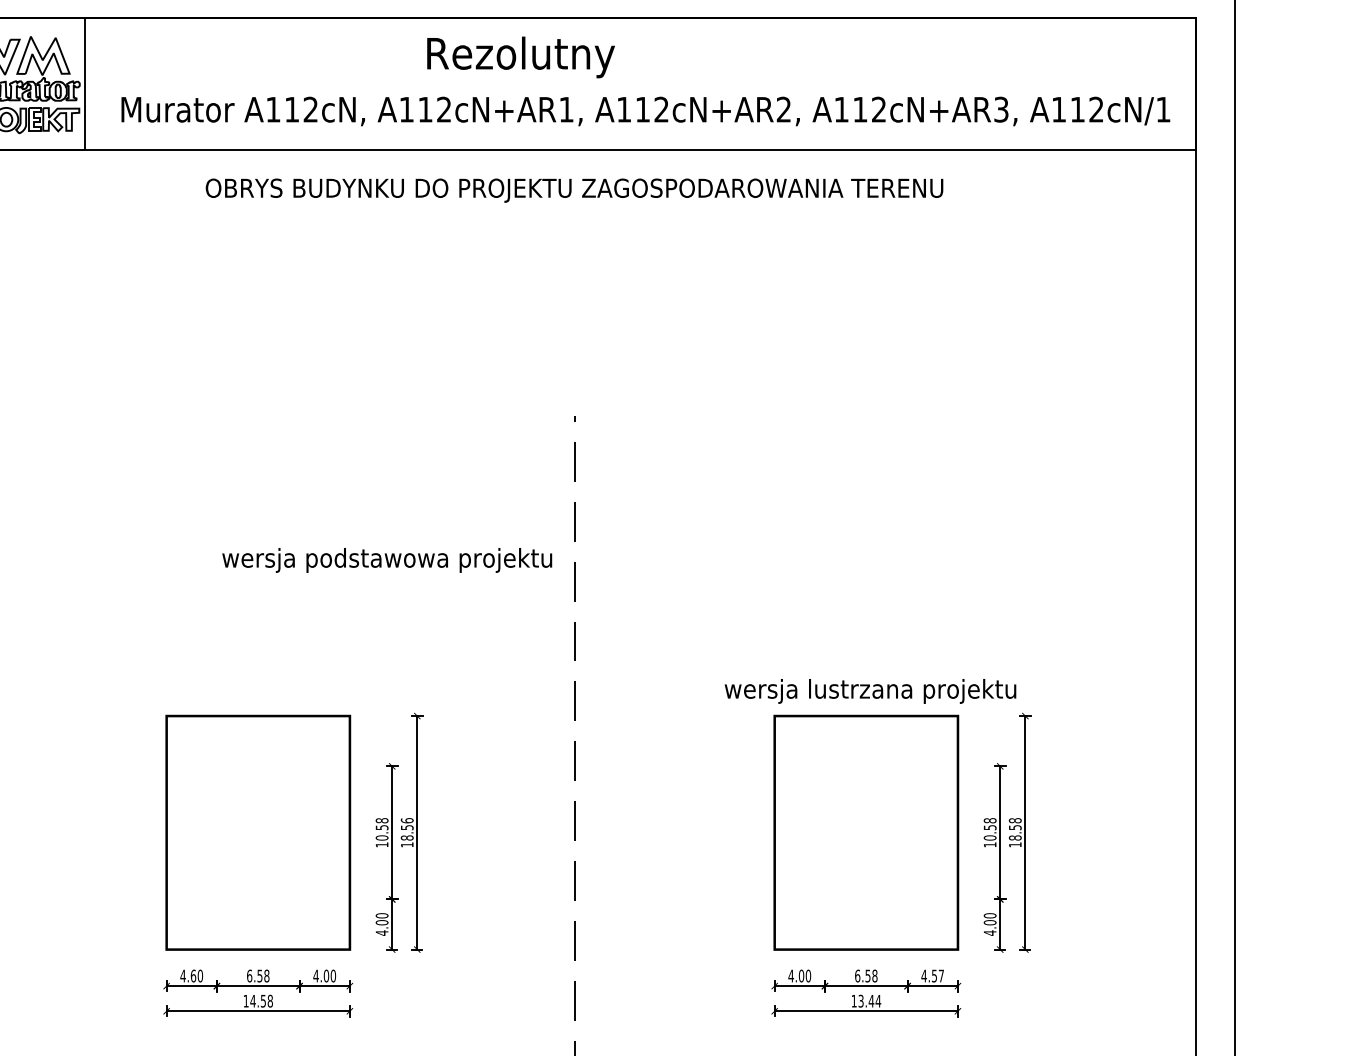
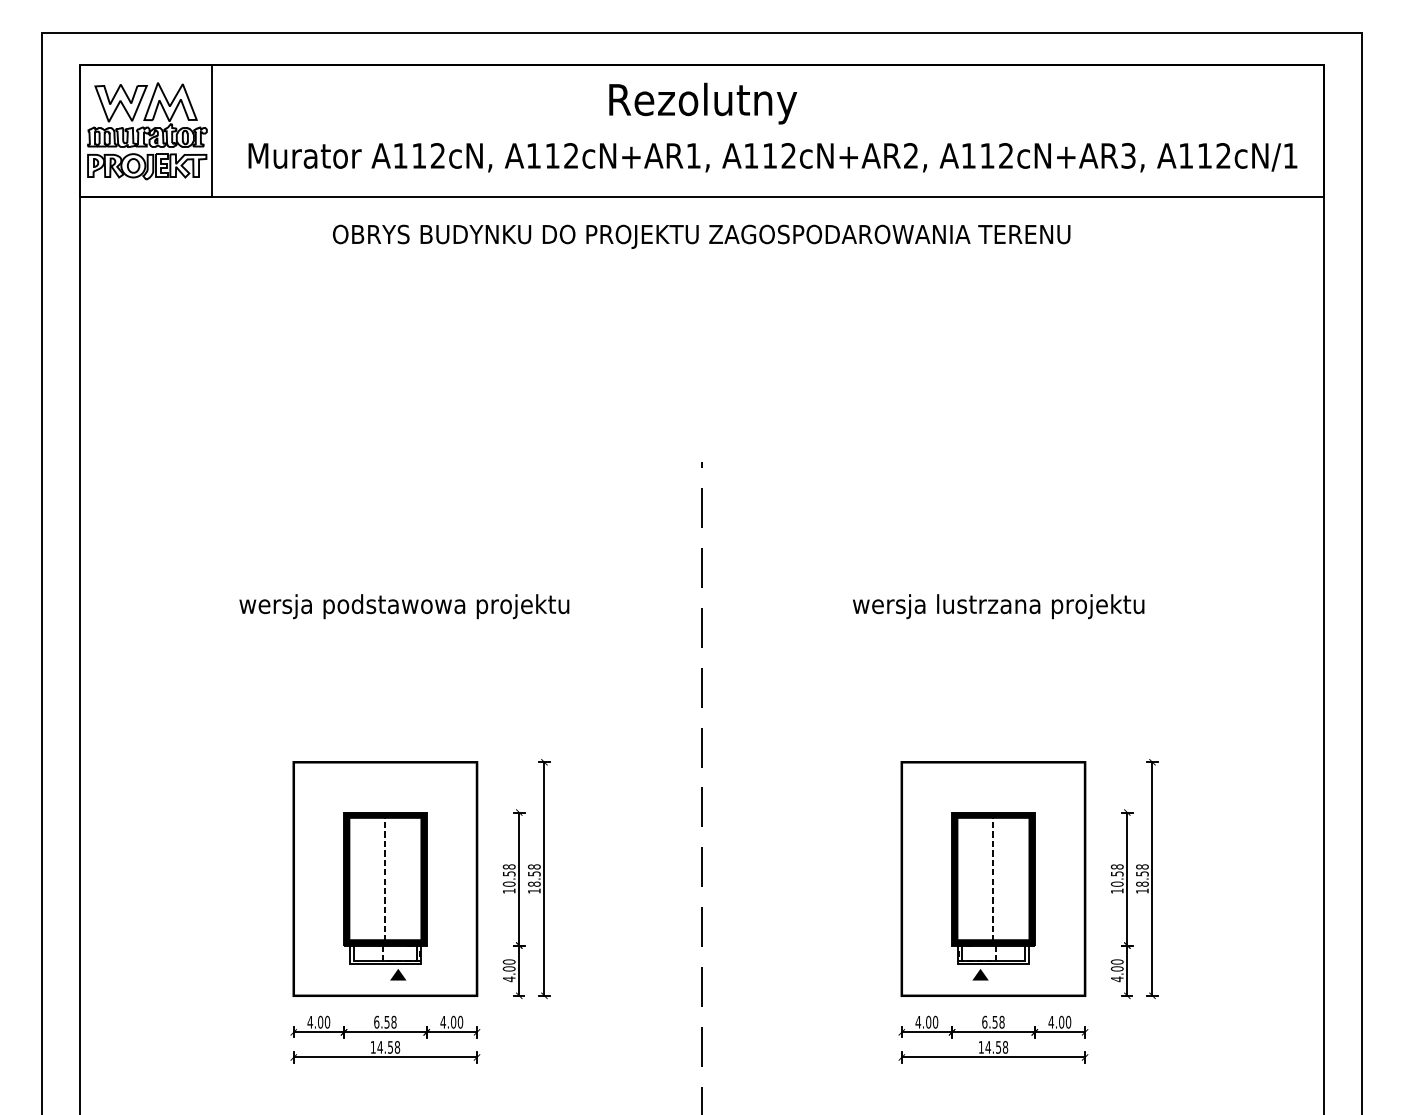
text: (521, 57) -> (703, 103), moved
text: (387, 560) -> (404, 606), moved
text: (870, 691) -> (998, 606), moved
text: (407, 820) -> (534, 866), 18.56 -> 18.58
part: (258, 850) -> (385, 896), added
part: (866, 850) -> (993, 896), added
text: (193, 975) -> (320, 1021), 4.60 -> 4.00
text: (938, 975) -> (1065, 1021), 4.57 -> 4.00
text: (869, 1001) -> (996, 1047), 13.44 -> 14.58

